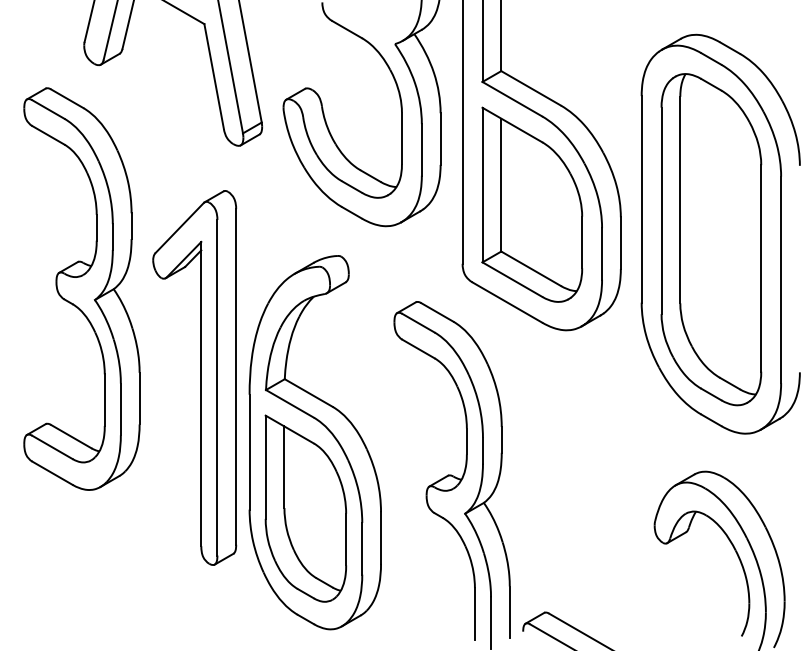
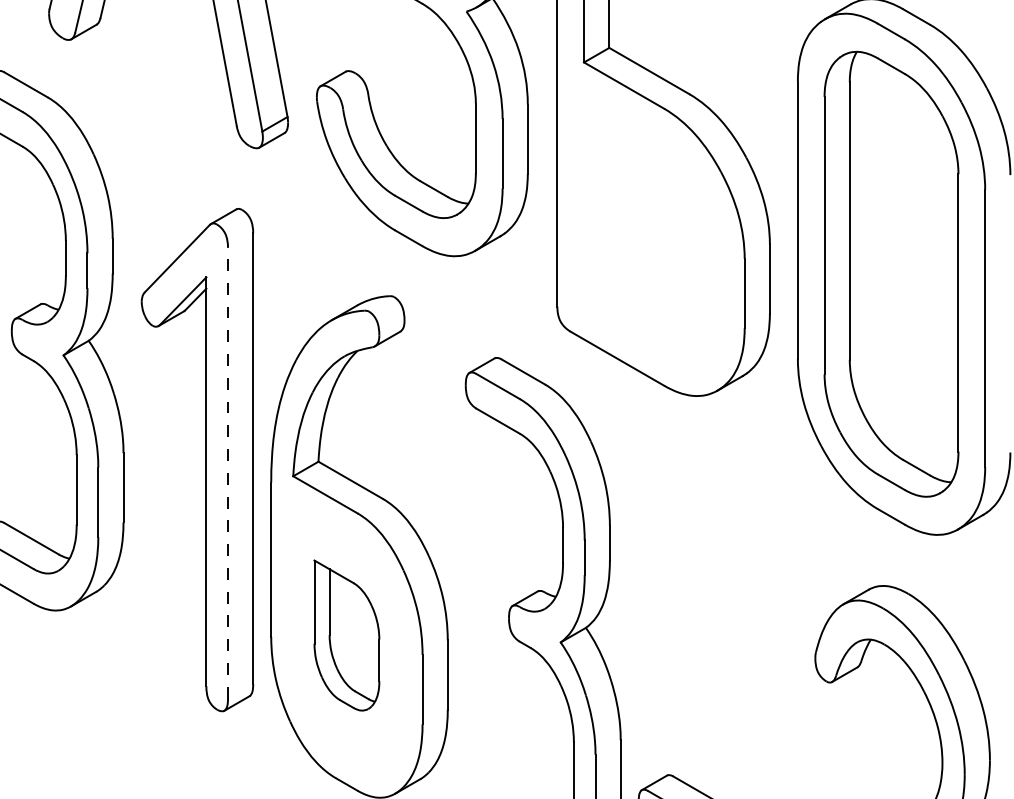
part: (532, 204) -> (651, 227), removed
line: (217, 387) -> (228, 472), solid -> dashed
part: (305, 508) -> (346, 635), size x0.6

